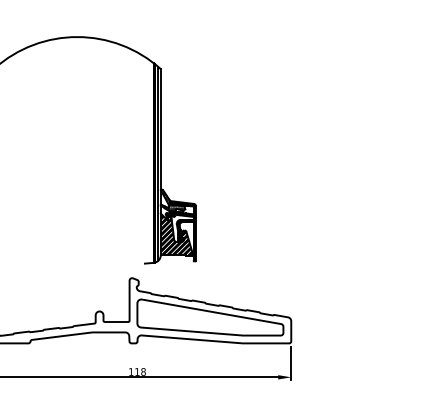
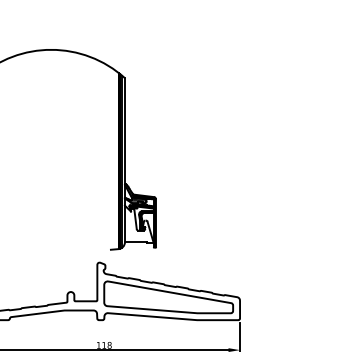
hatch: (176, 235) -> (138, 224), removed

